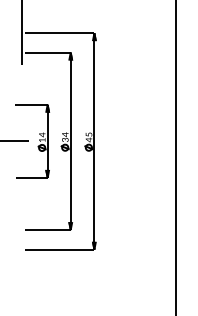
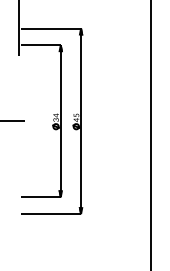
part: (39, 140) -> (34, 120), removed

